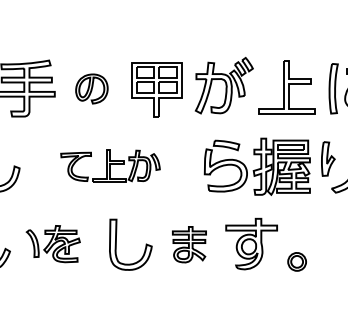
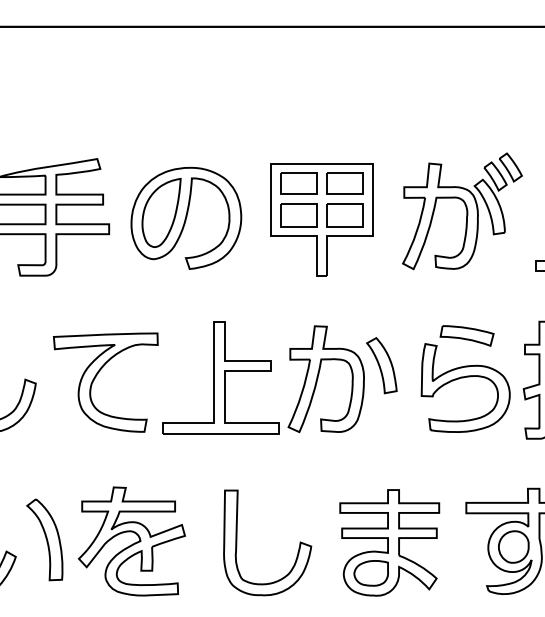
part: (91, 88) -> (185, 217), size x1.67
part: (110, 165) -> (225, 377), size x1.67
part: (53, 243) -> (106, 540), size x1.43
part: (189, 244) -> (389, 542), size x1.43

